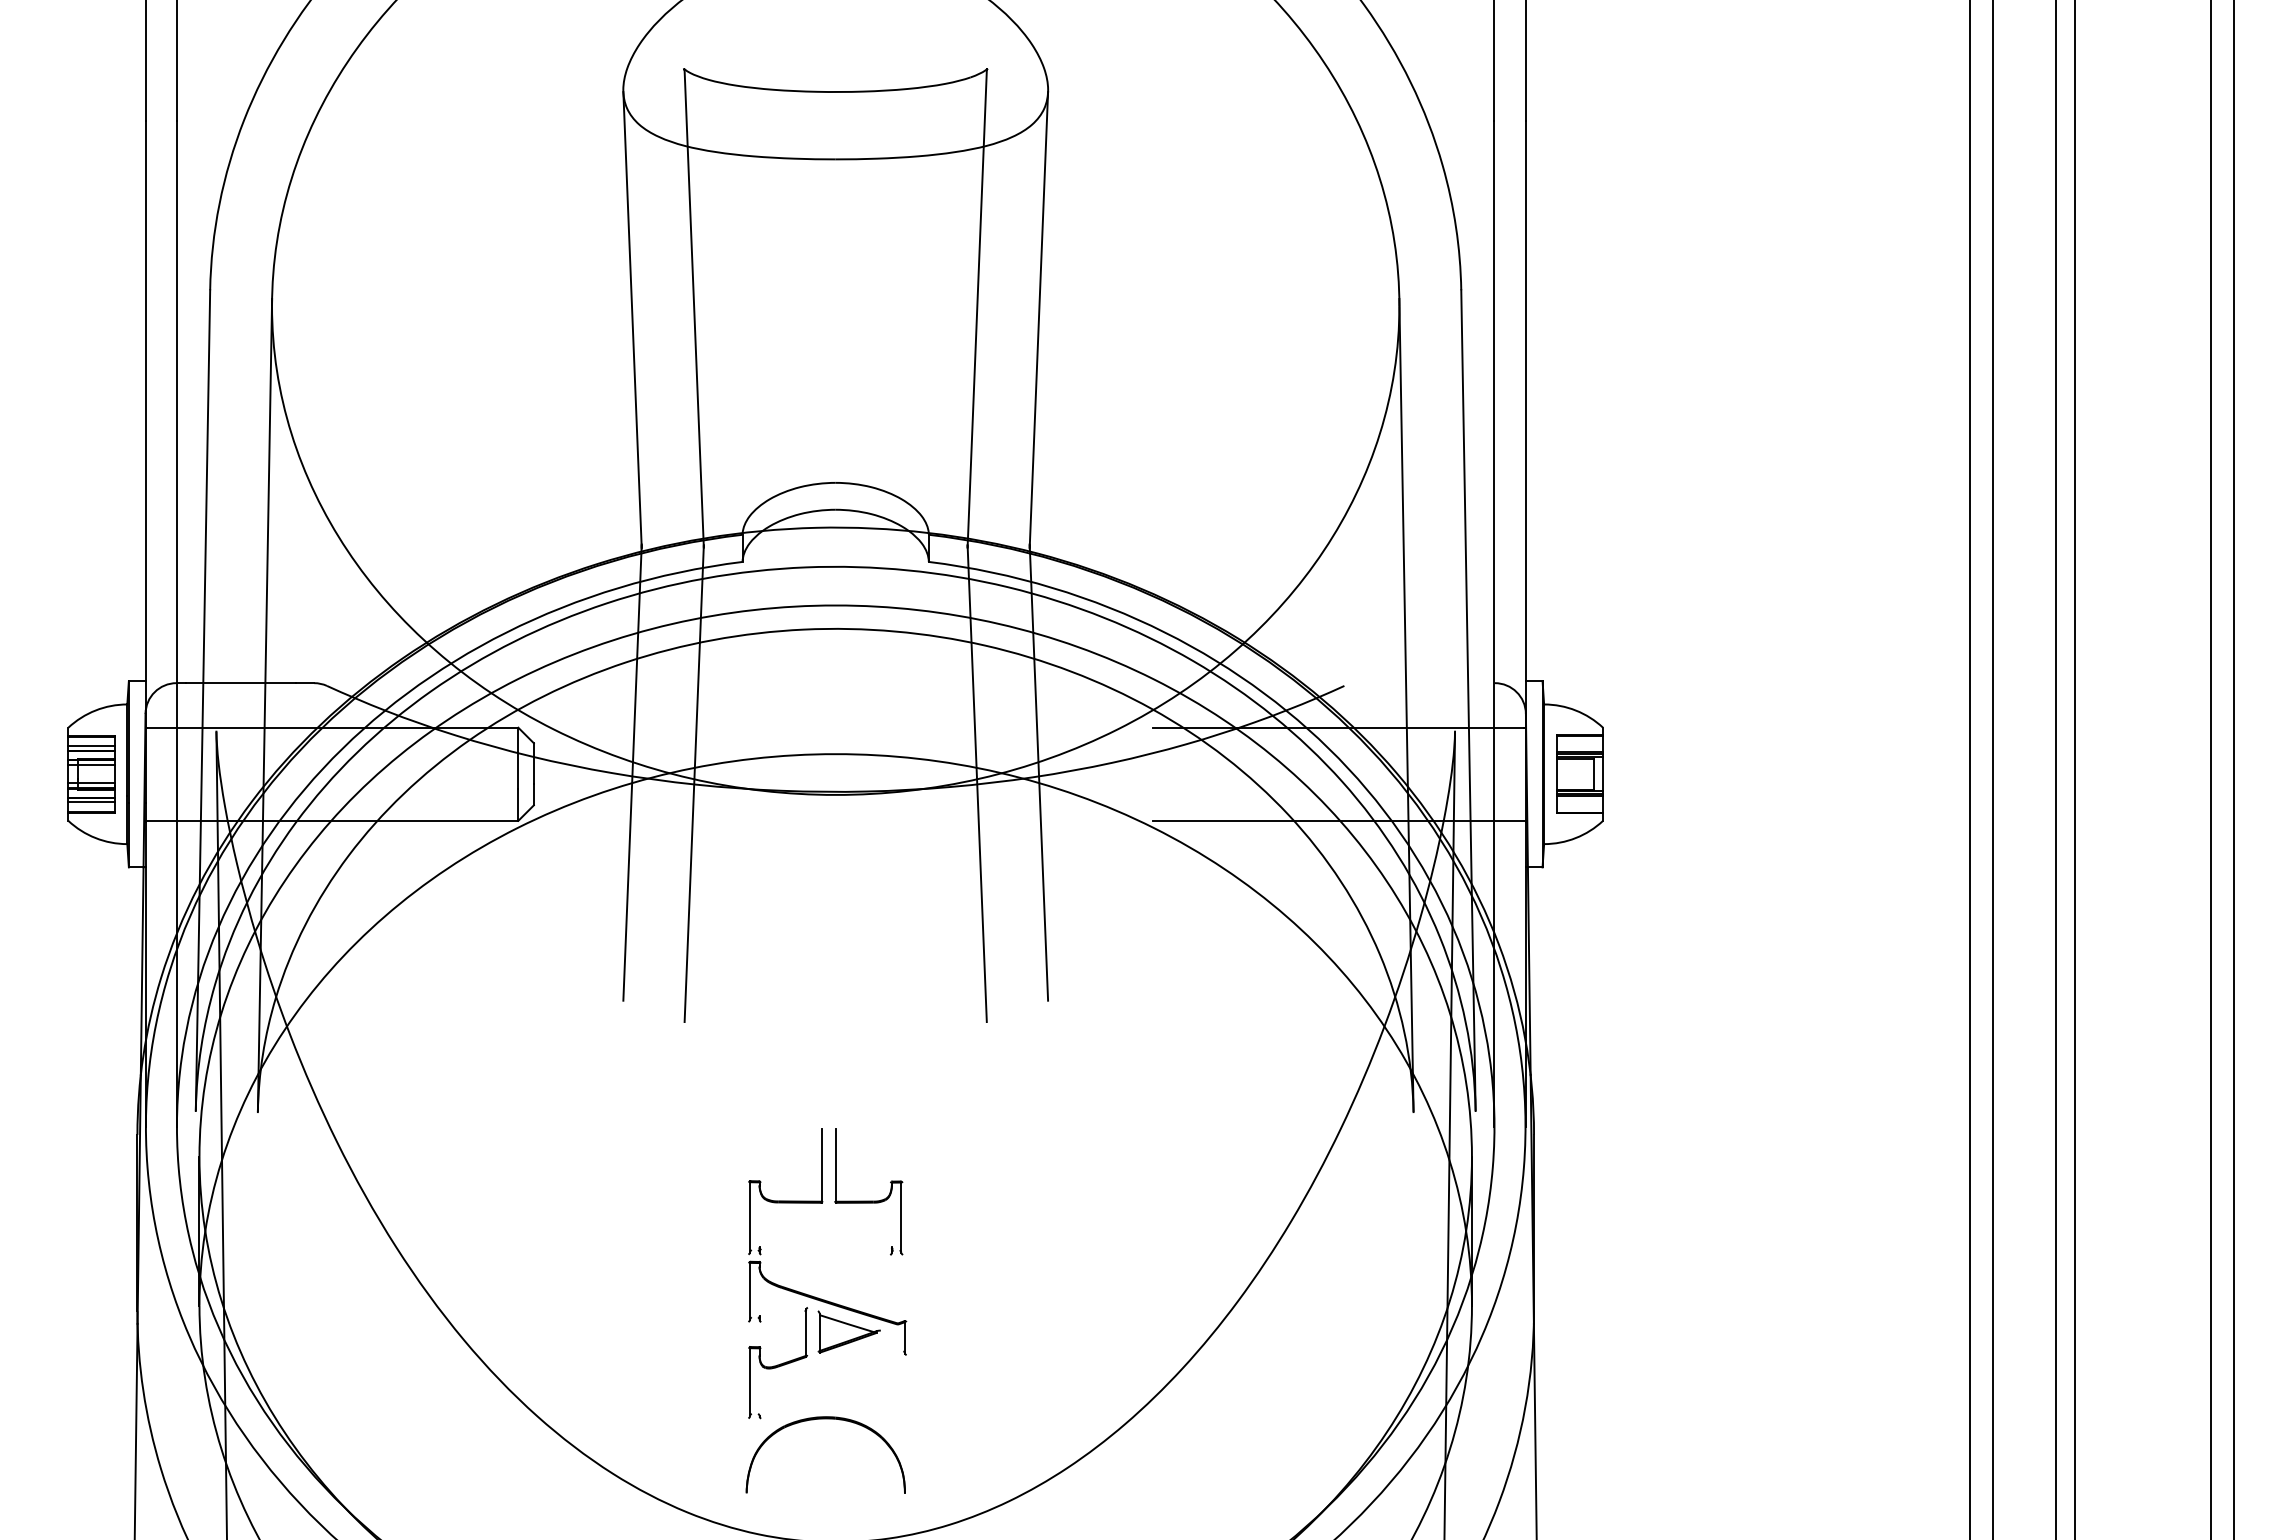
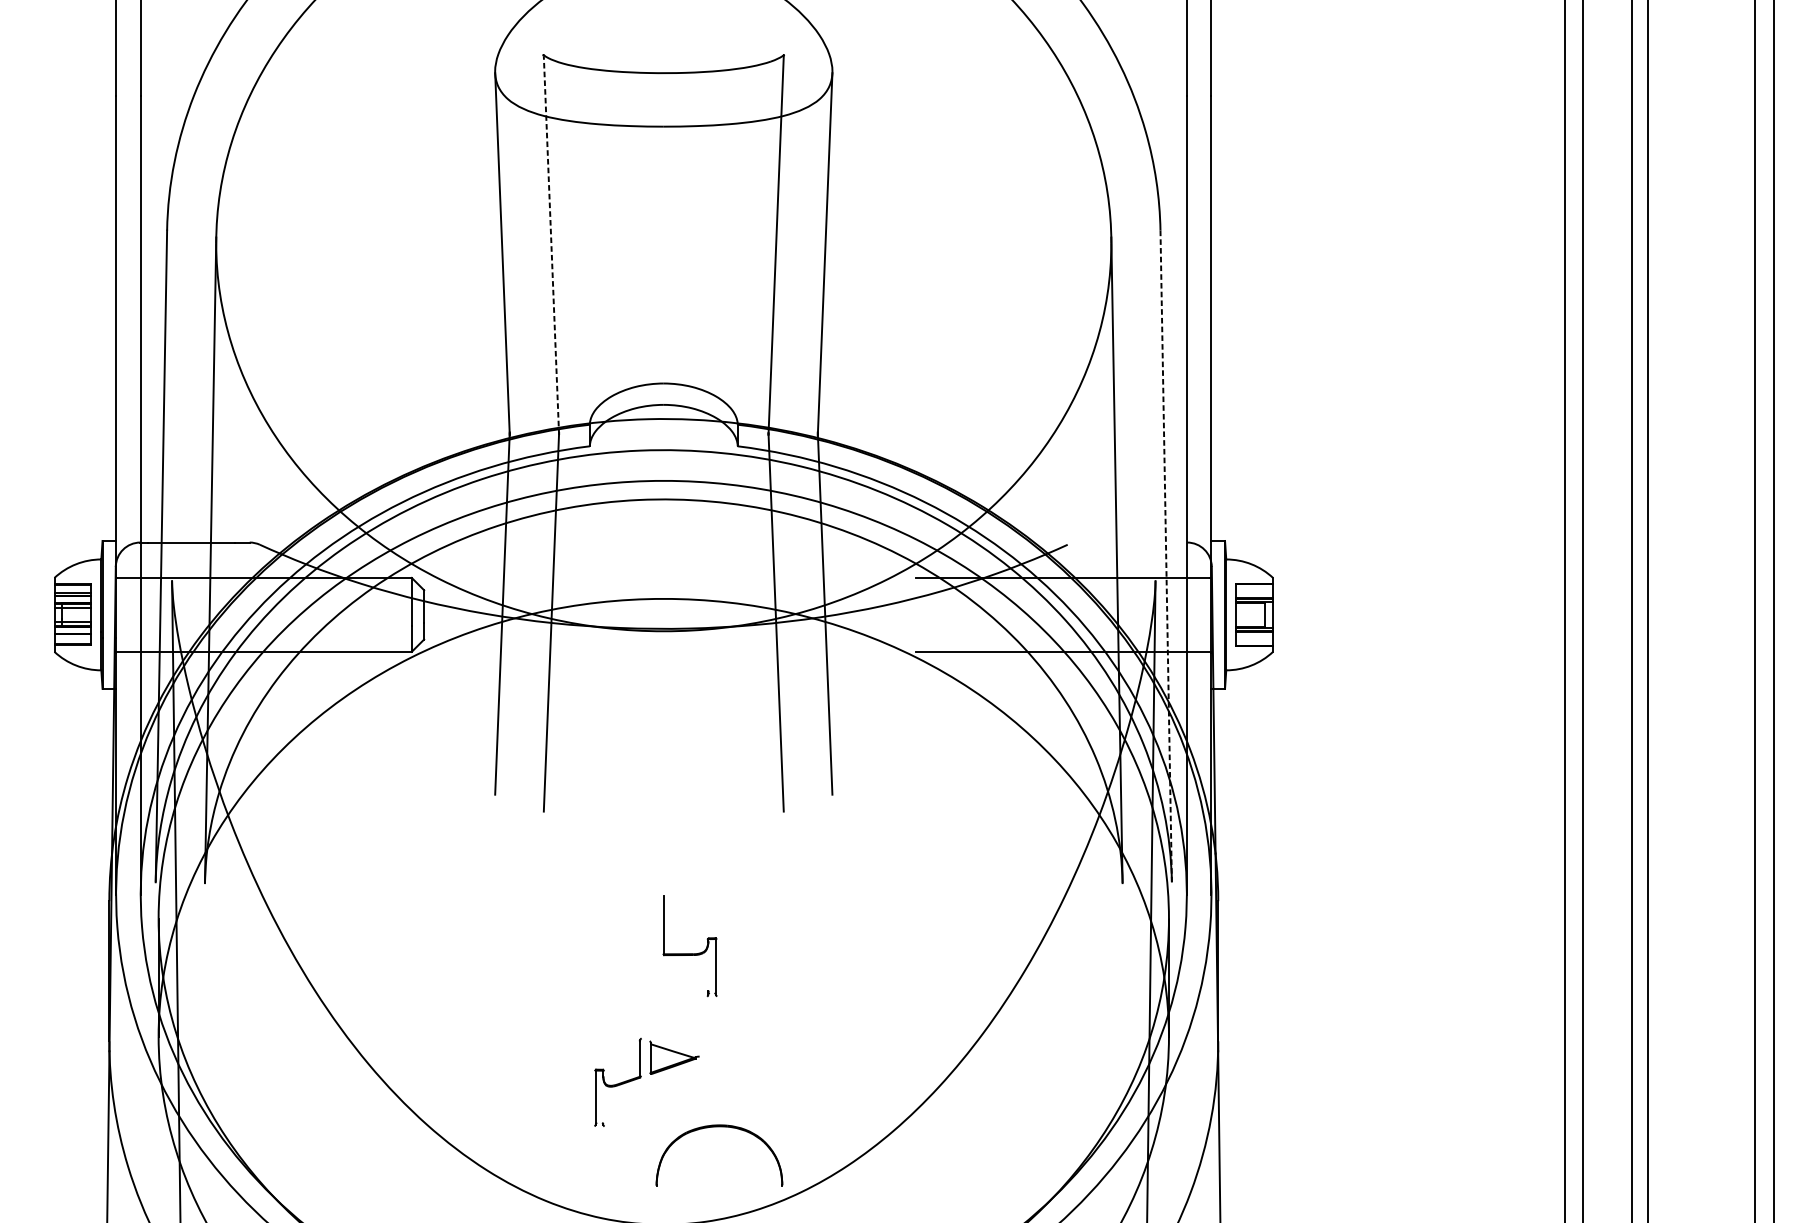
line: (694, 309) -> (551, 245), solid -> dashed
line: (1468, 701) -> (1166, 557), solid -> dashed
line: (91, 802) -> (72, 637), removed
part: (822, 1203) -> (653, 955), removed
part: (825, 1419) -> (719, 1127), moved

